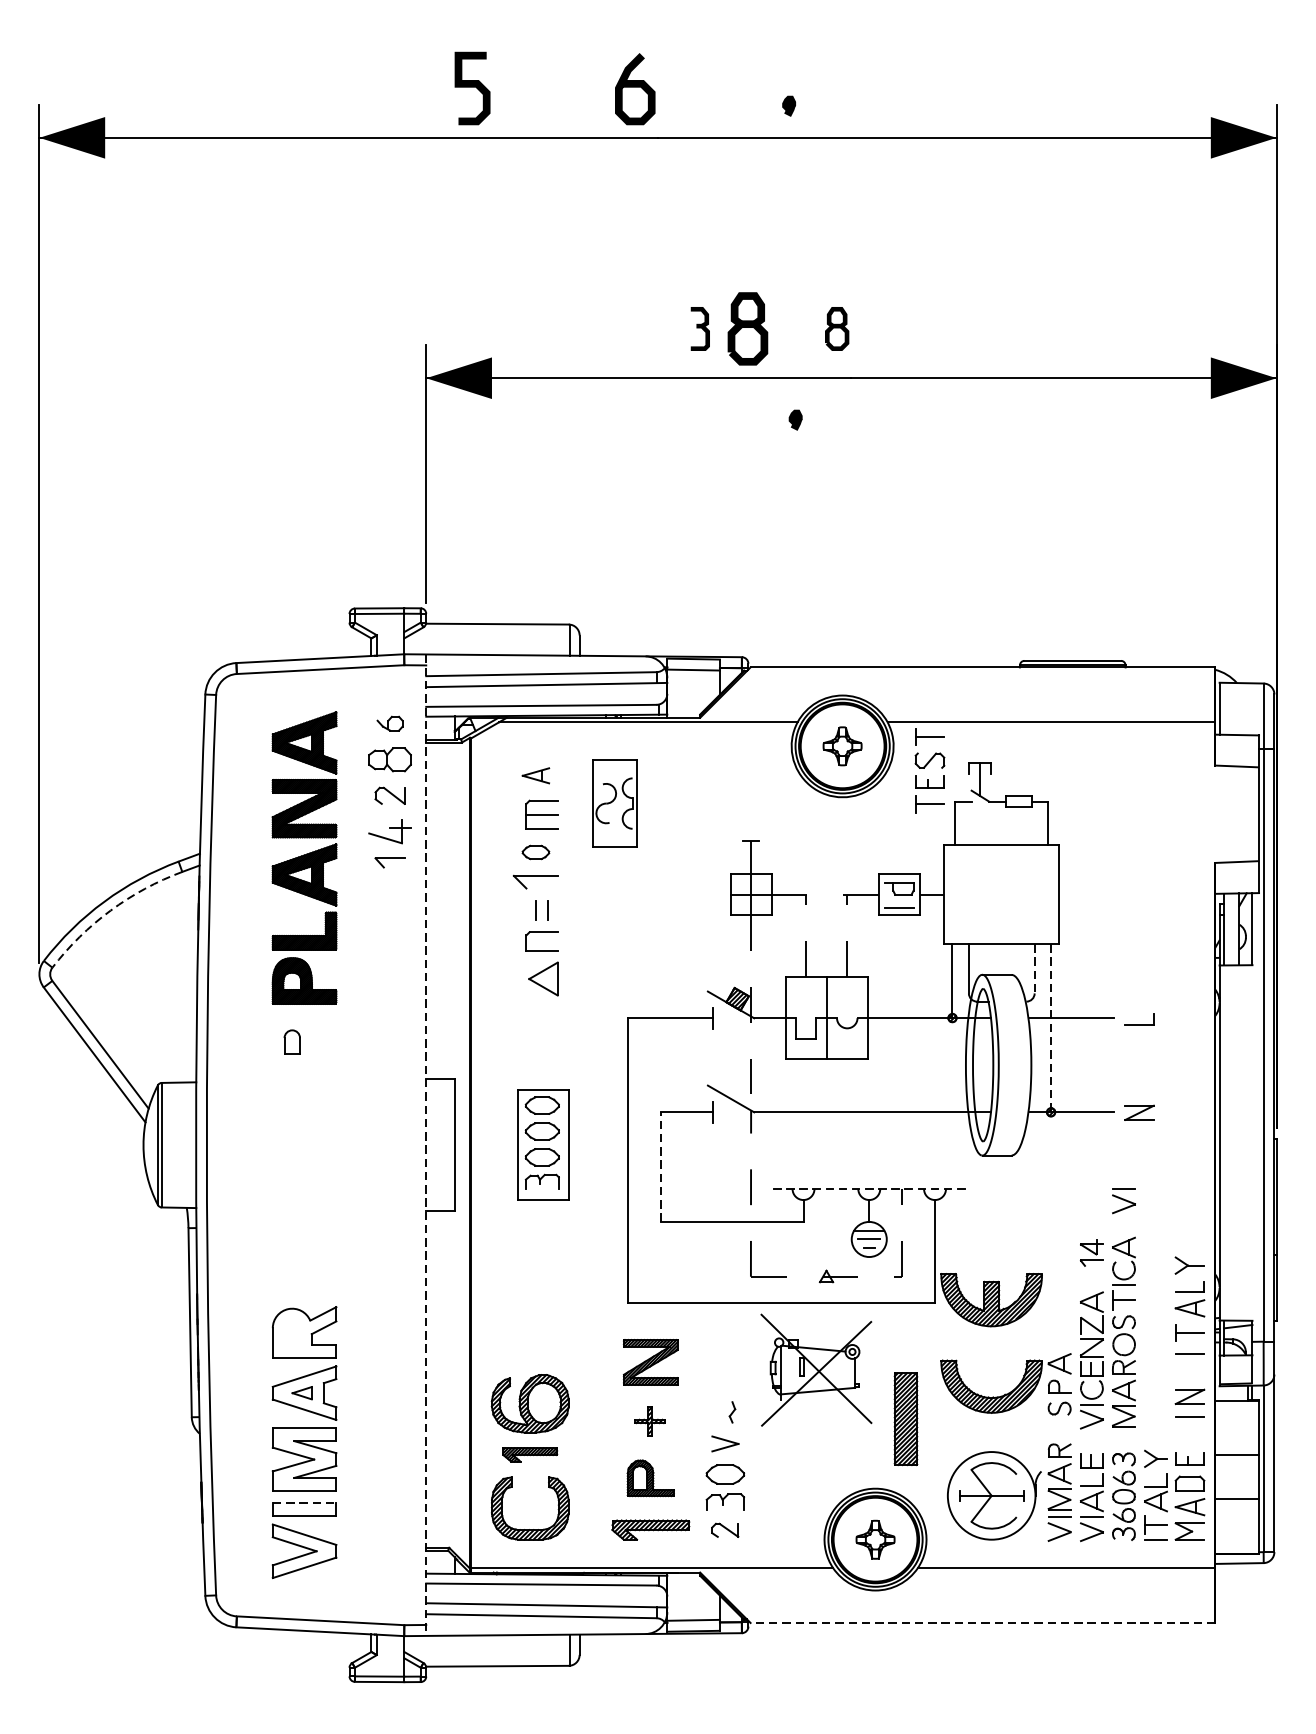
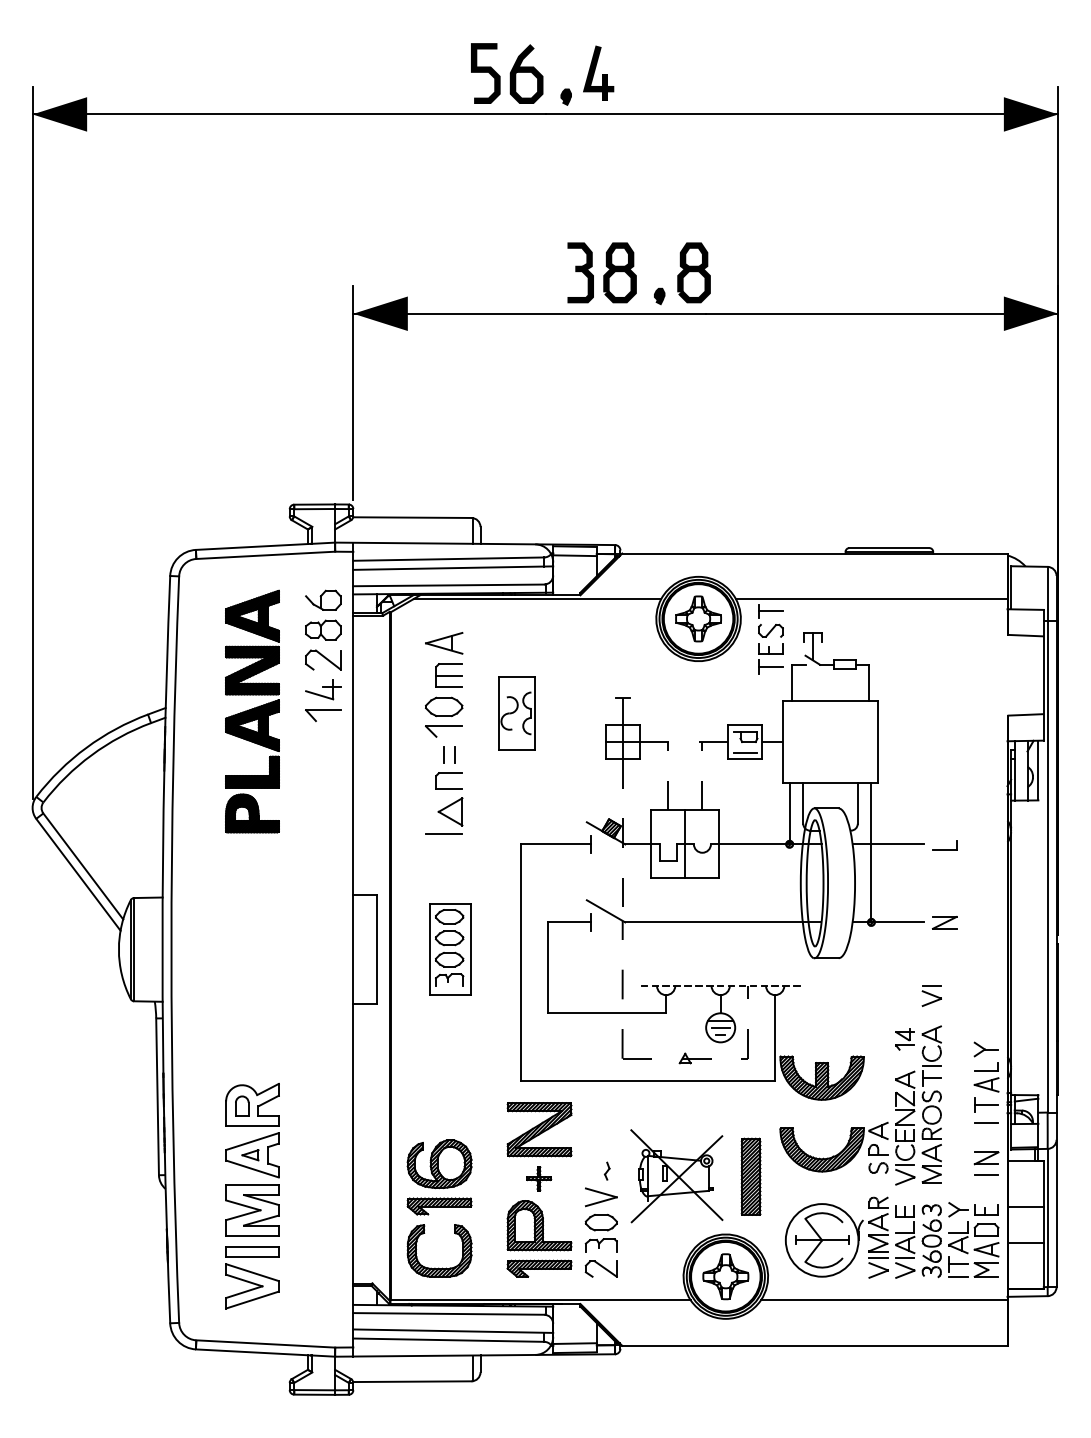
curve: (472, 87) -> (485, 72), moved
part: (721, 87) -> (598, 72), added
part: (788, 105) -> (565, 96), moved
part: (700, 328) -> (580, 272), size x1.67
part: (836, 328) -> (693, 272), size x1.67
part: (795, 420) -> (659, 296), moved
part: (390, 722) -> (323, 599), size x1.67
part: (842, 745) -> (698, 618), size x1.43
part: (536, 775) -> (444, 643), size x1.67
part: (390, 795) -> (323, 659), size x1.43
part: (614, 803) -> (516, 713), moved
part: (536, 851) -> (444, 706), size x1.67
part: (390, 862) -> (323, 715), size x1.43
arc: (110, 911) -> (91, 755), dashed -> solid
line: (1034, 968) -> (857, 803), dashed -> solid
line: (536, 1005) -> (444, 833), added
line: (1051, 1028) -> (871, 852), dashed -> solid
part: (292, 1041) -> (242, 1105), moved
line: (426, 1145) -> (353, 949), dashed -> solid
line: (661, 1166) -> (548, 967), dashed -> solid
part: (650, 1362) -> (539, 1129), size x1.43
part: (815, 1370) -> (676, 1176), moved
part: (725, 1444) -> (601, 1197), size x1.43
part: (530, 1454) -> (439, 1206), size x1.43
part: (650, 1477) -> (539, 1225), size x1.67
line: (304, 1503) -> (252, 1246), dashed -> solid
part: (724, 1529) -> (600, 1268), size x1.43
part: (875, 1539) -> (725, 1276), size x1.43
line: (982, 1622) -> (814, 1345), dashed -> solid

